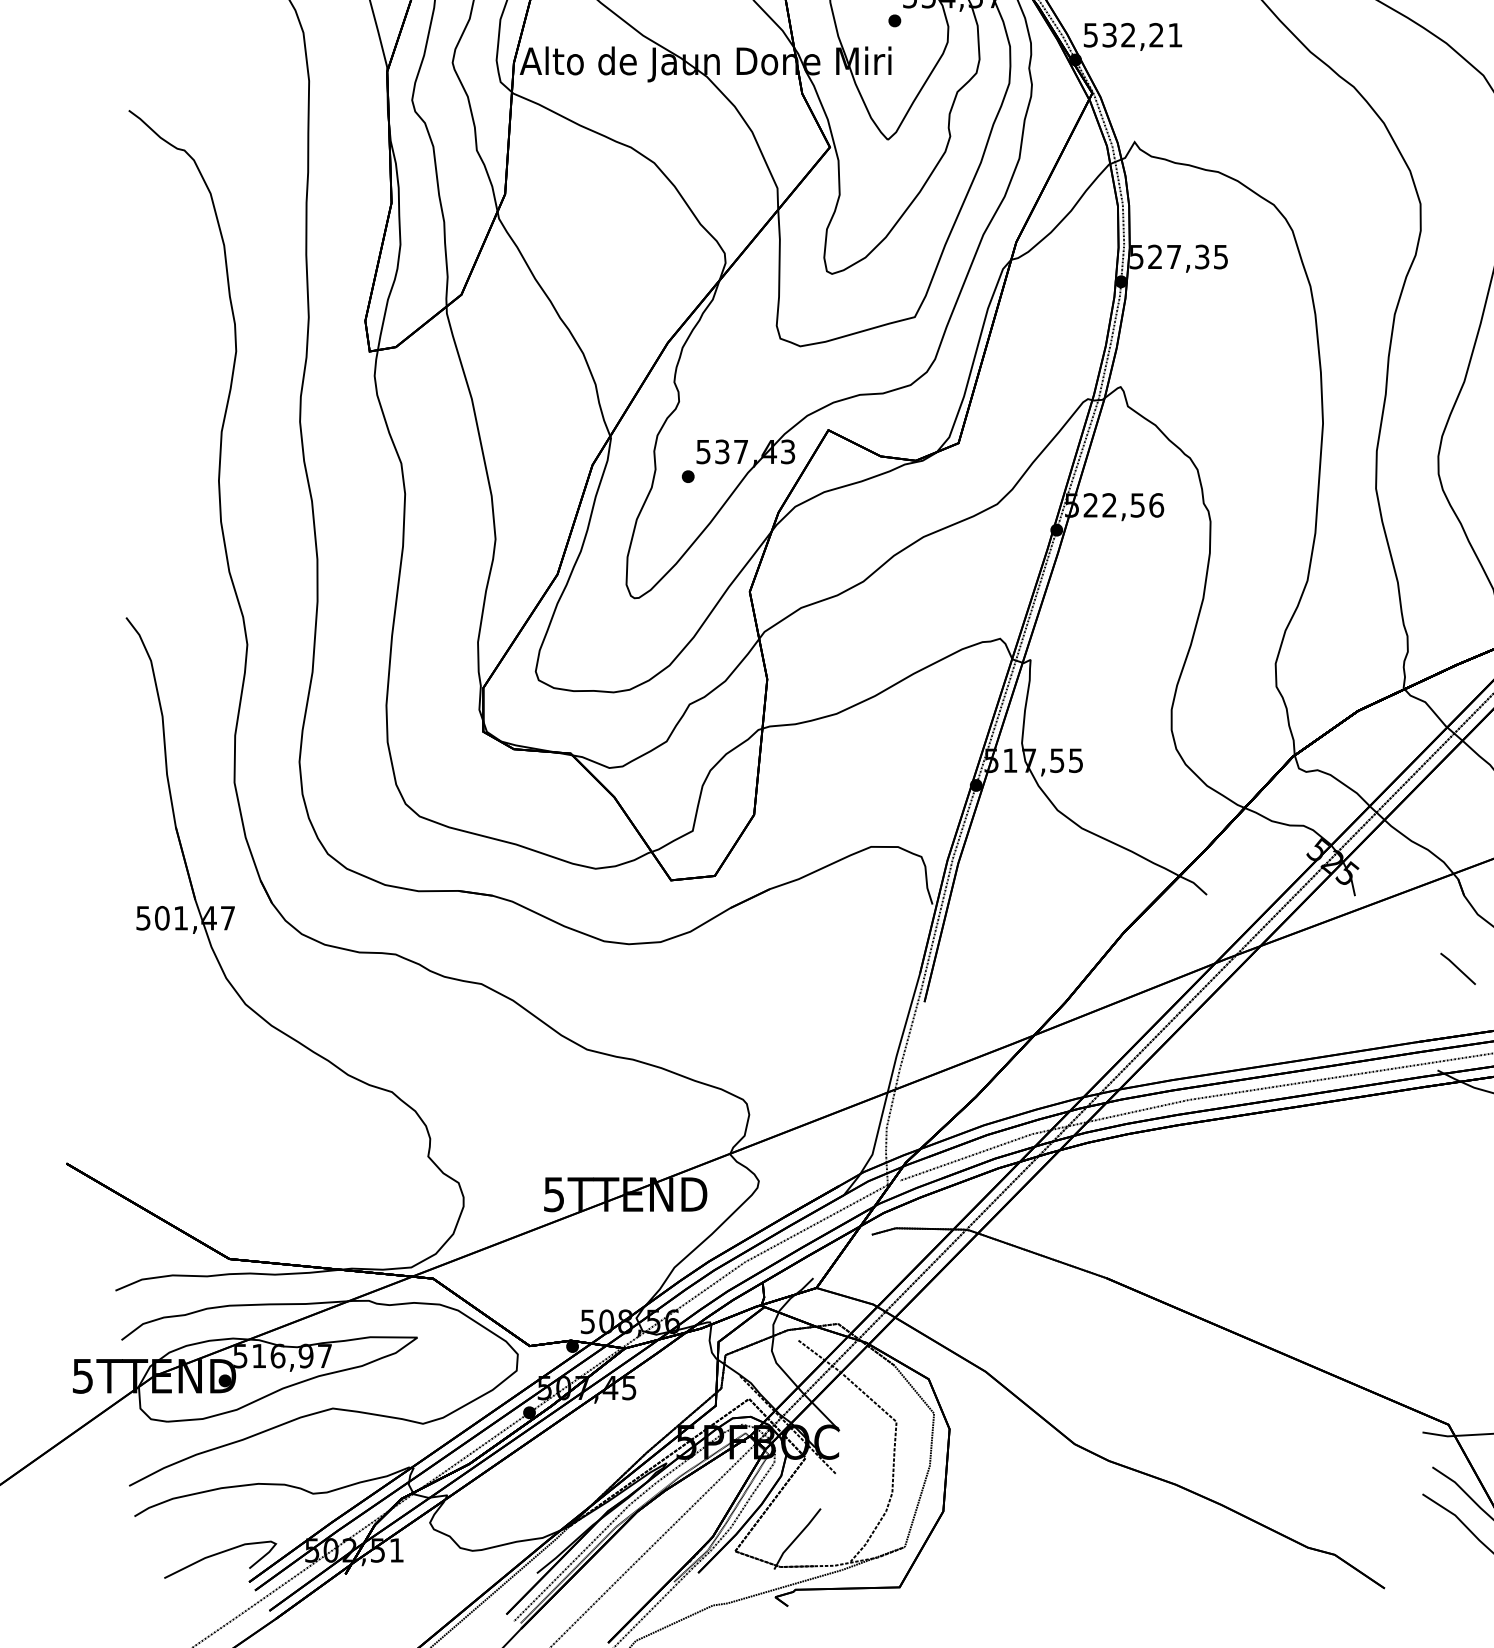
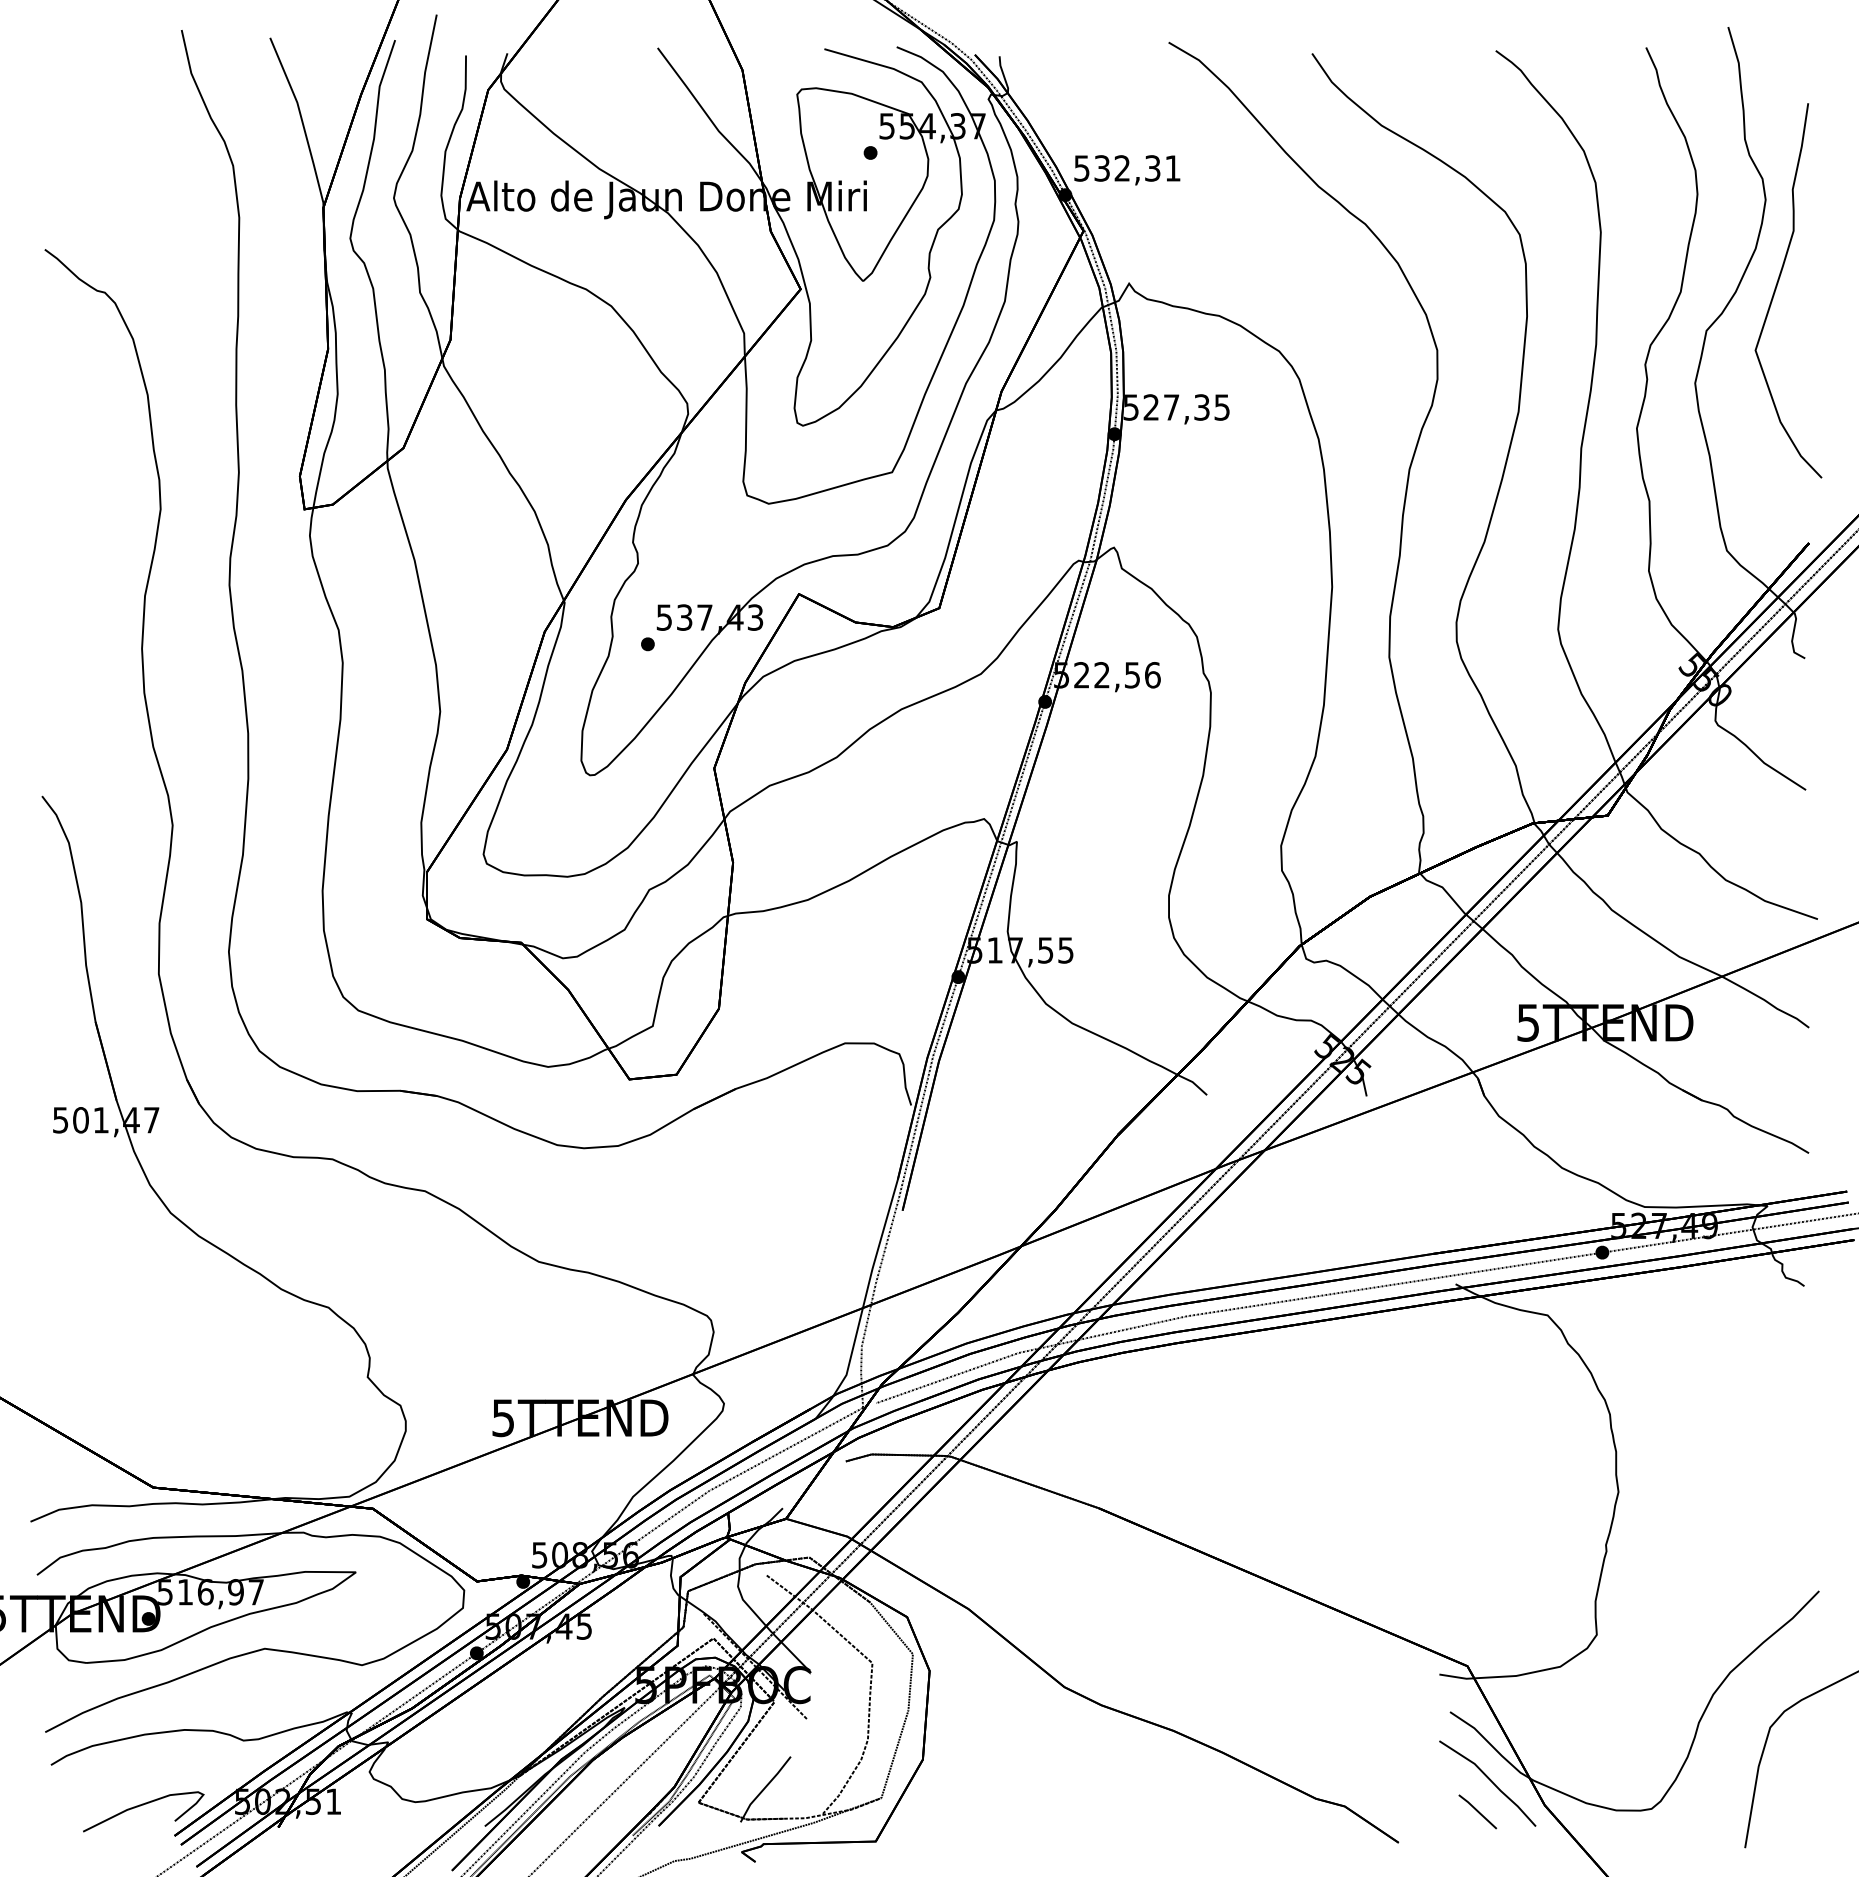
text: (1156, 35) -> (1152, 168), 532,21 -> 532,31
line: (1457, 968) -> (1477, 1811), moved

